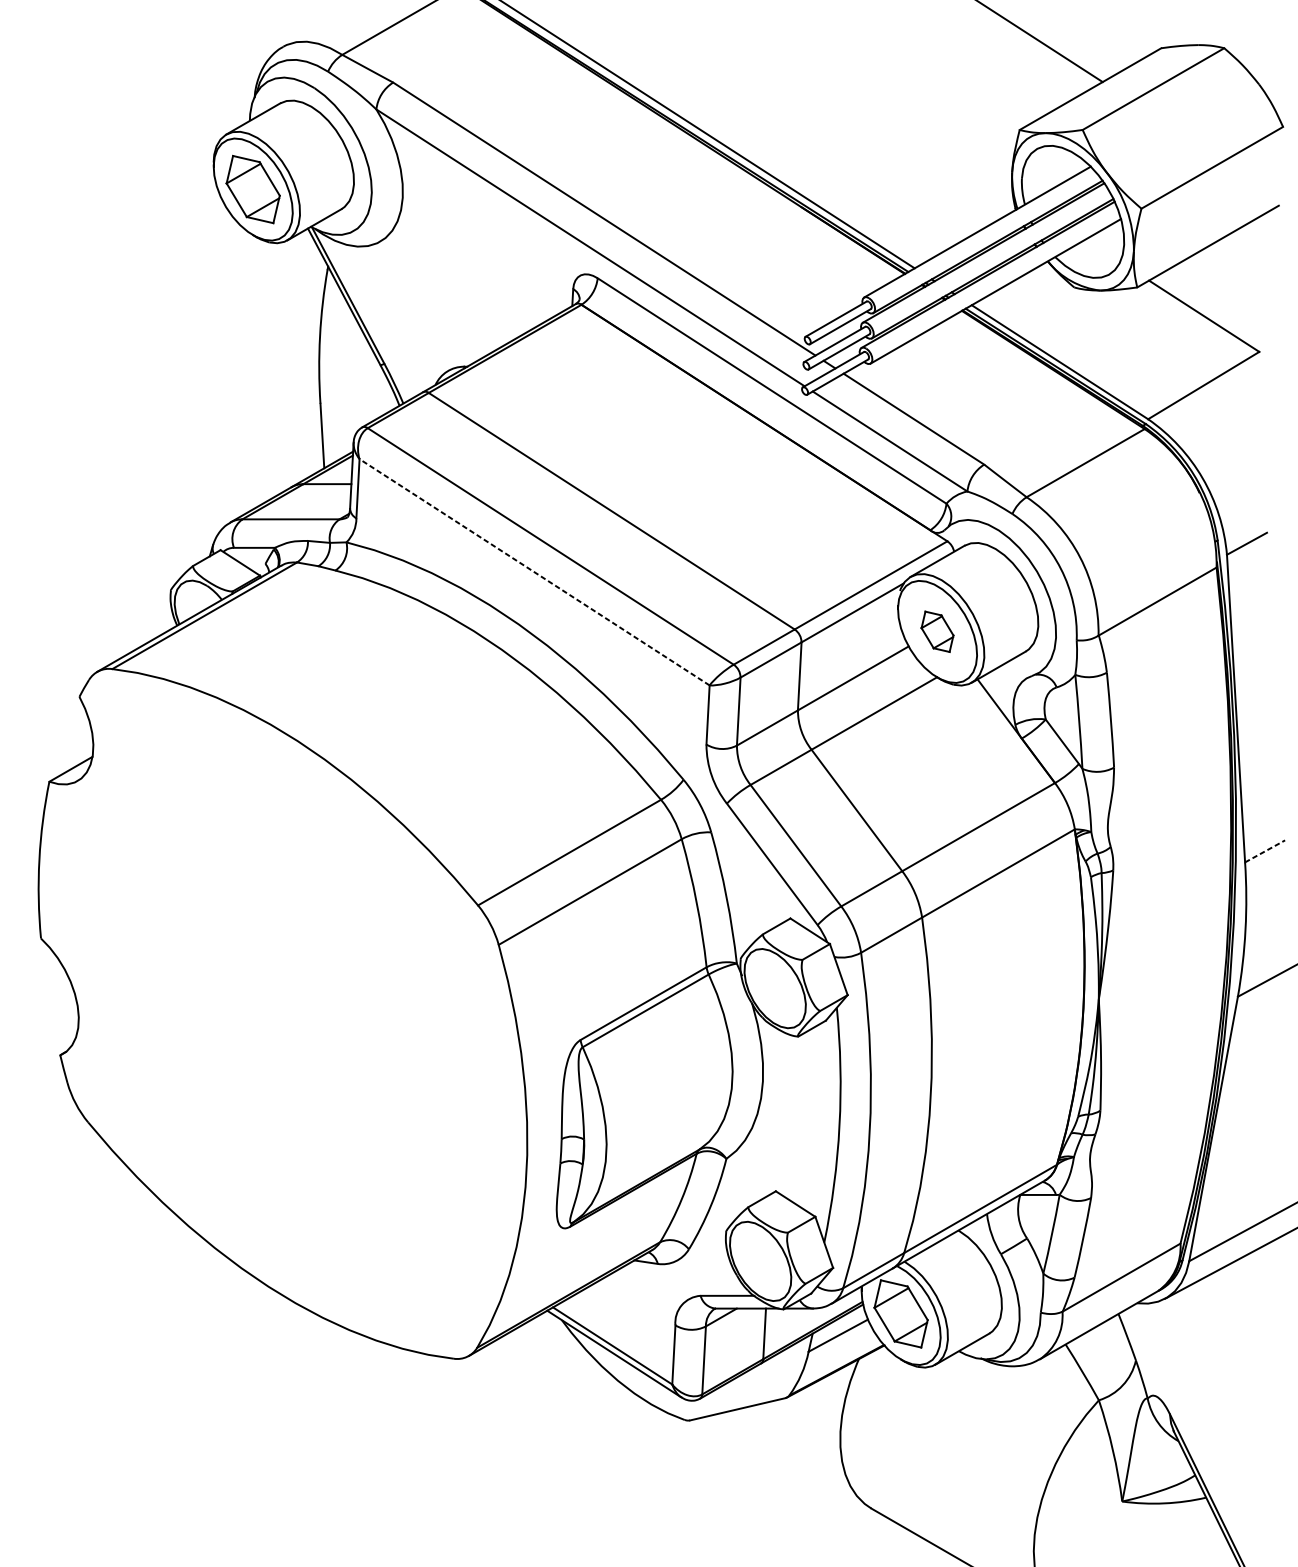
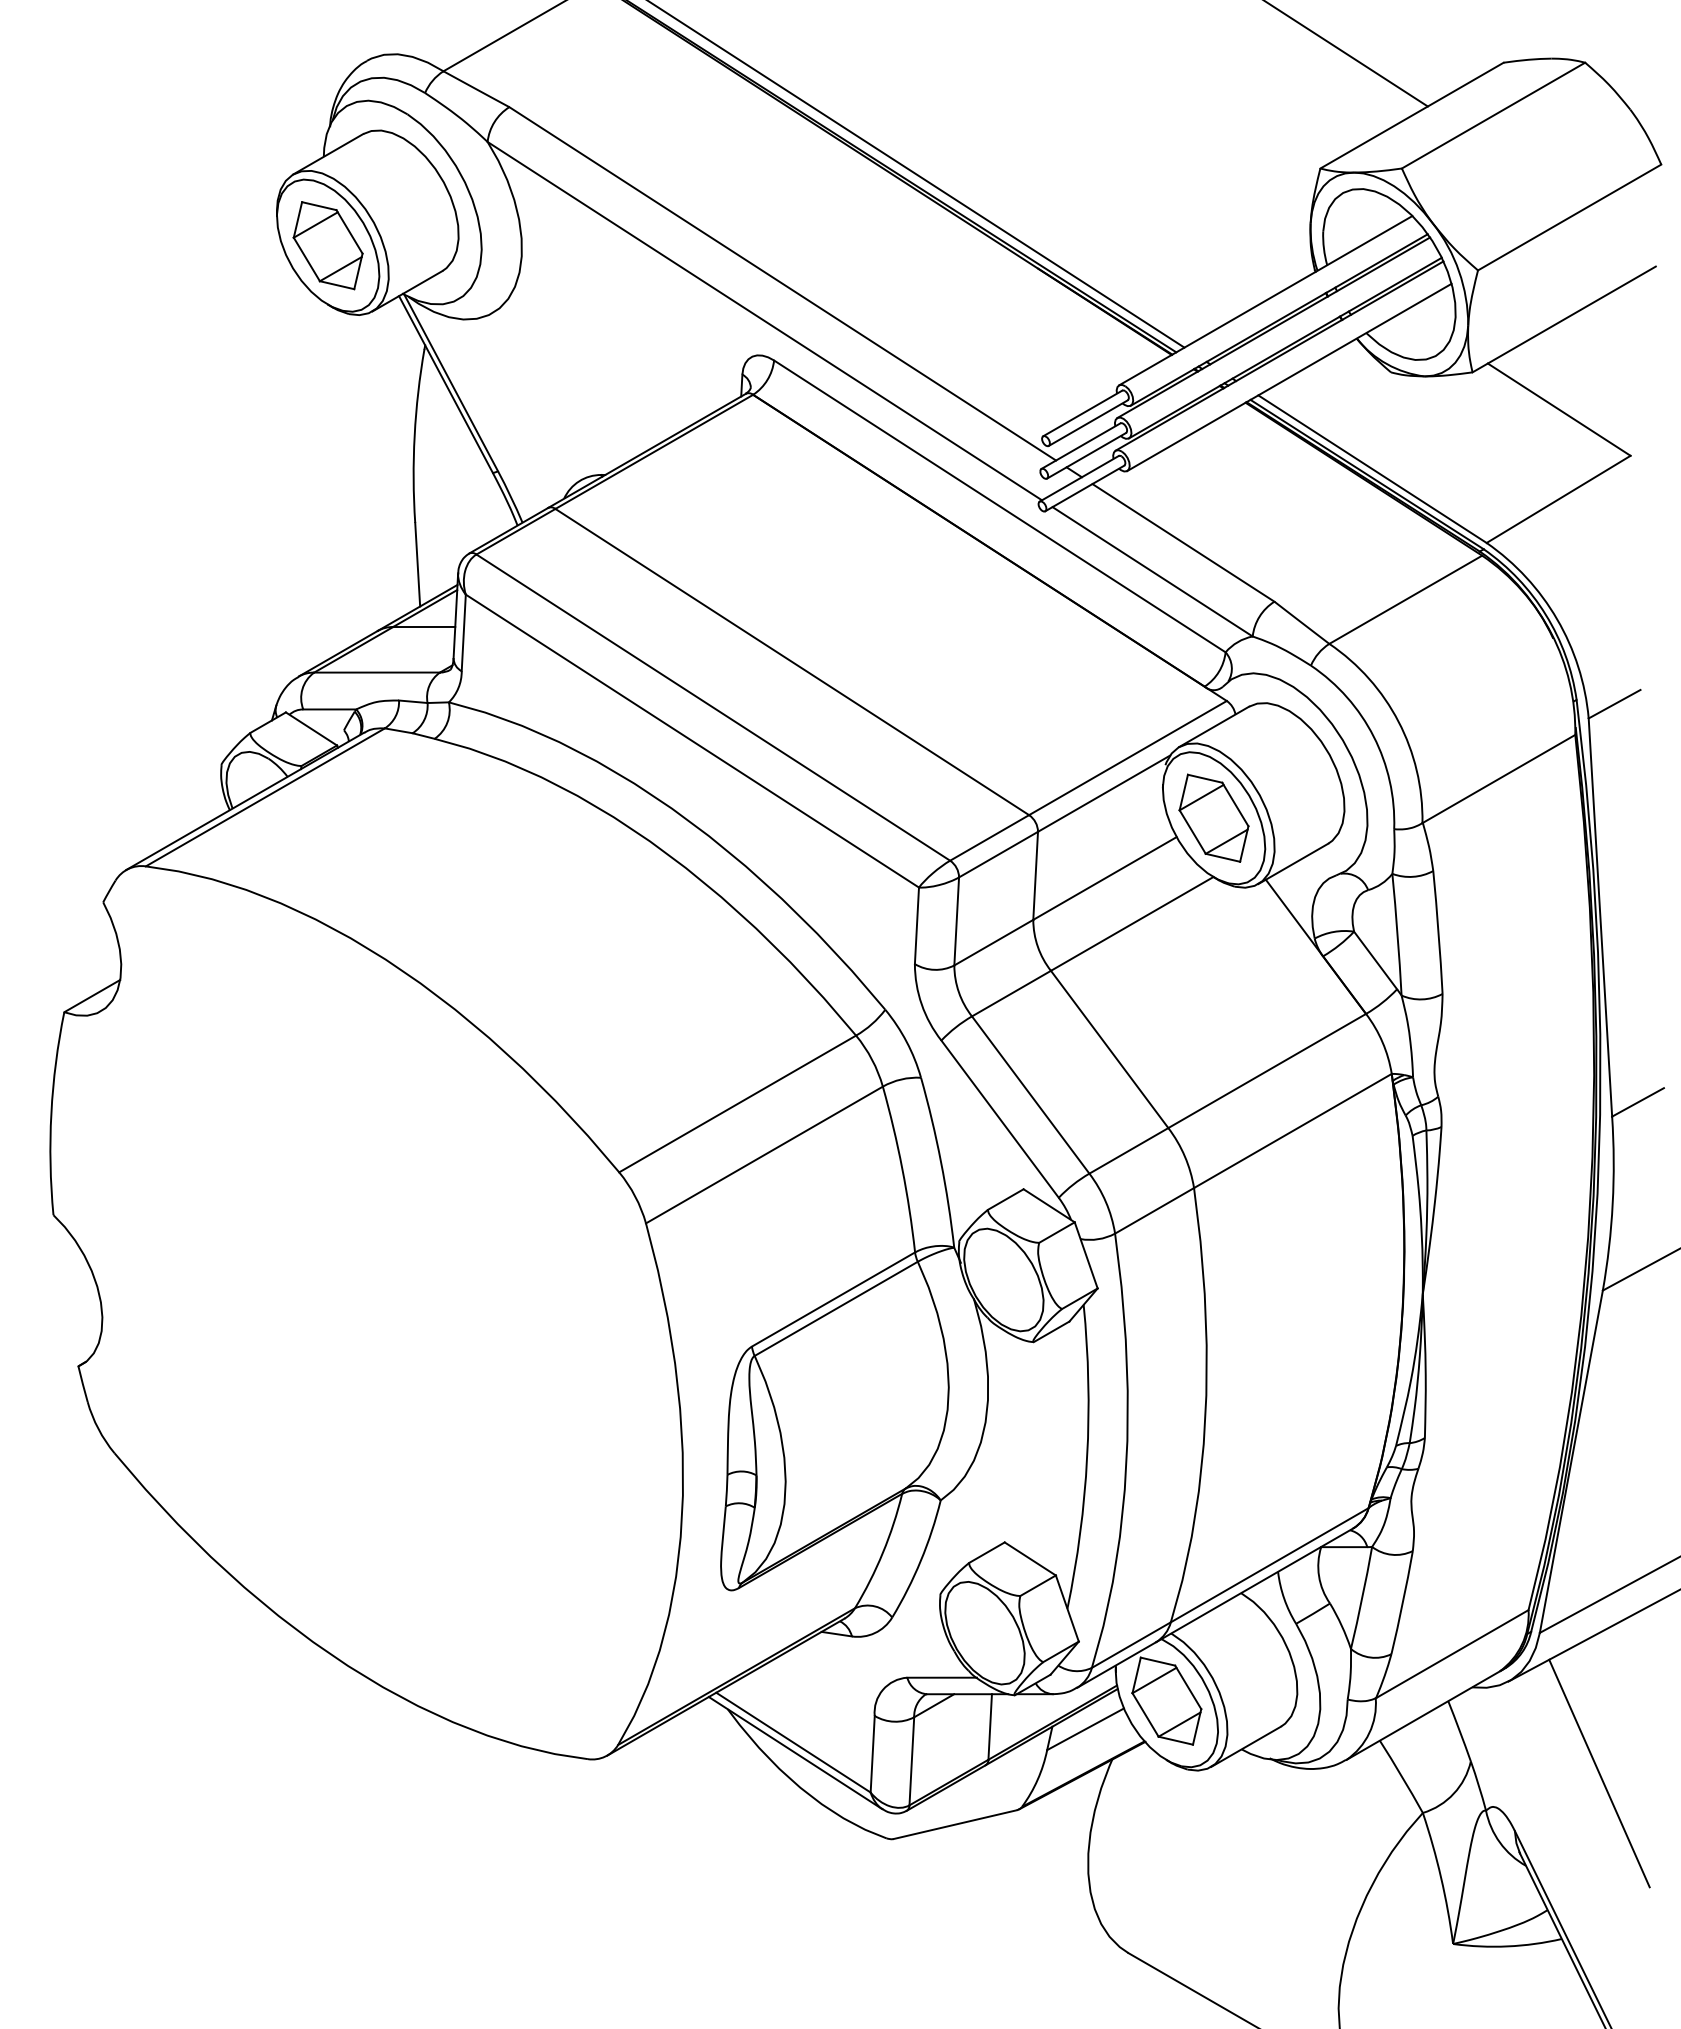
line: (534, 572) -> (692, 741), dashed -> solid
part: (937, 631) -> (1213, 817), size x1.67
line: (1265, 851) -> (1638, 1102), dashed -> solid
line: (1235, 1369) -> (1599, 1773), added

